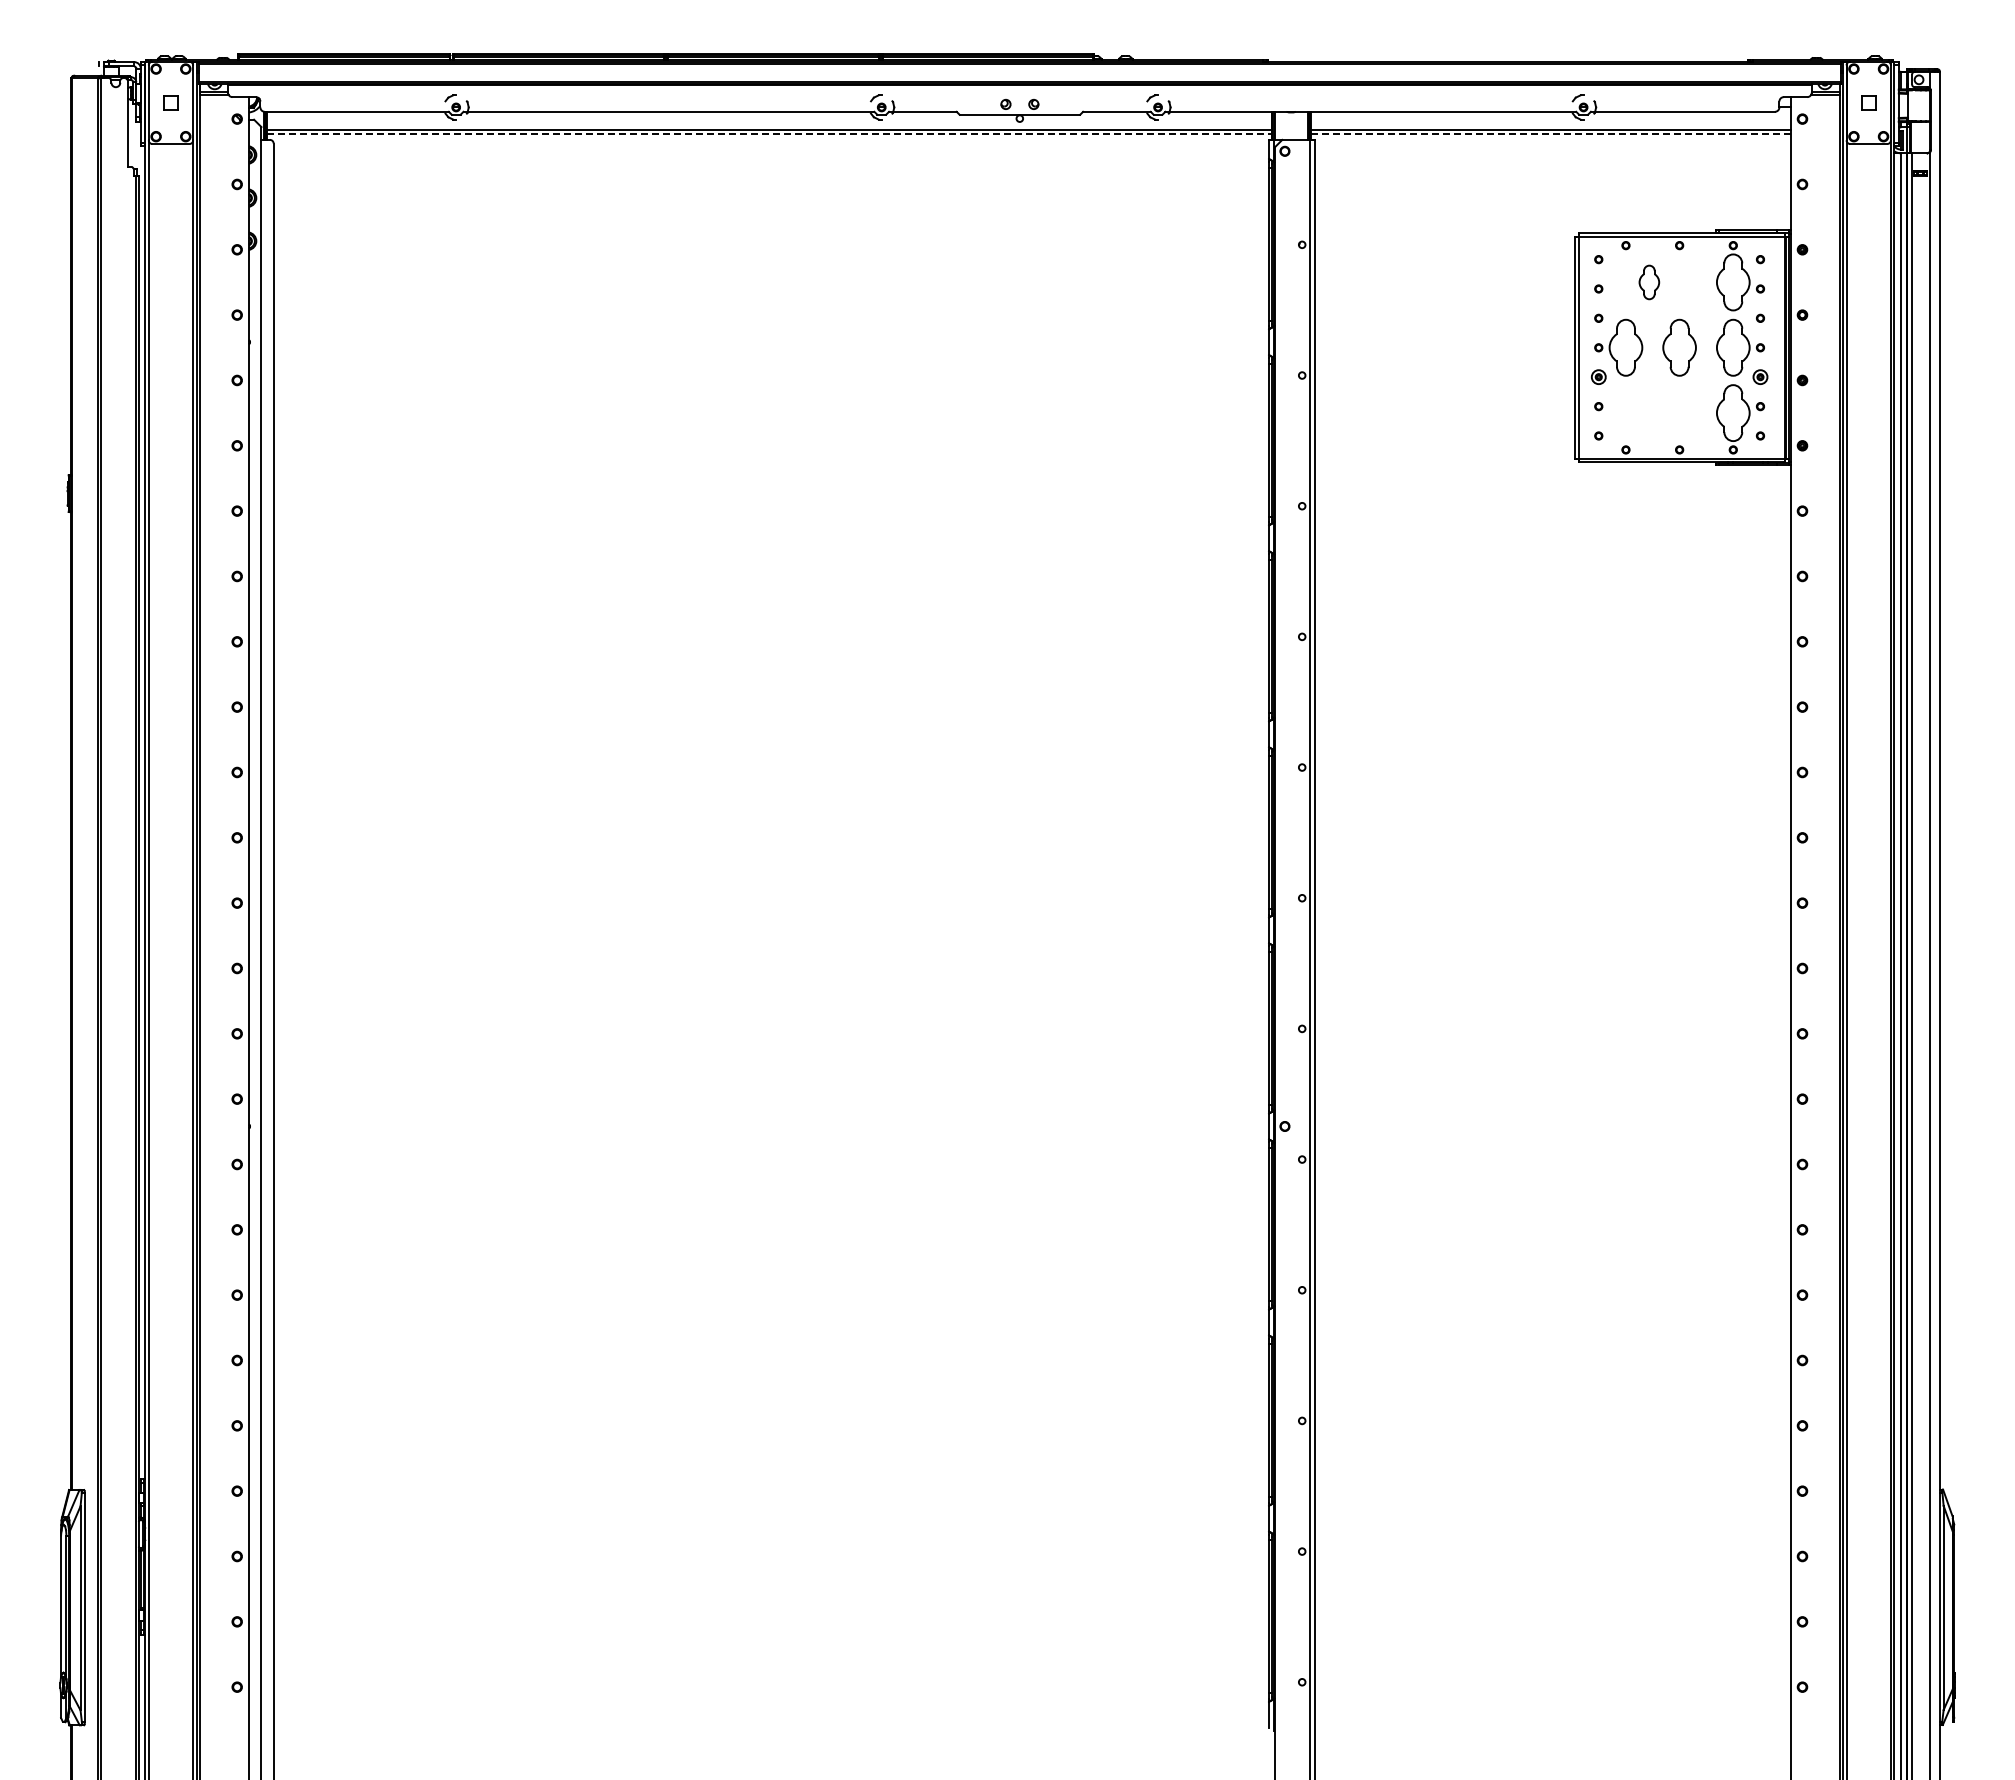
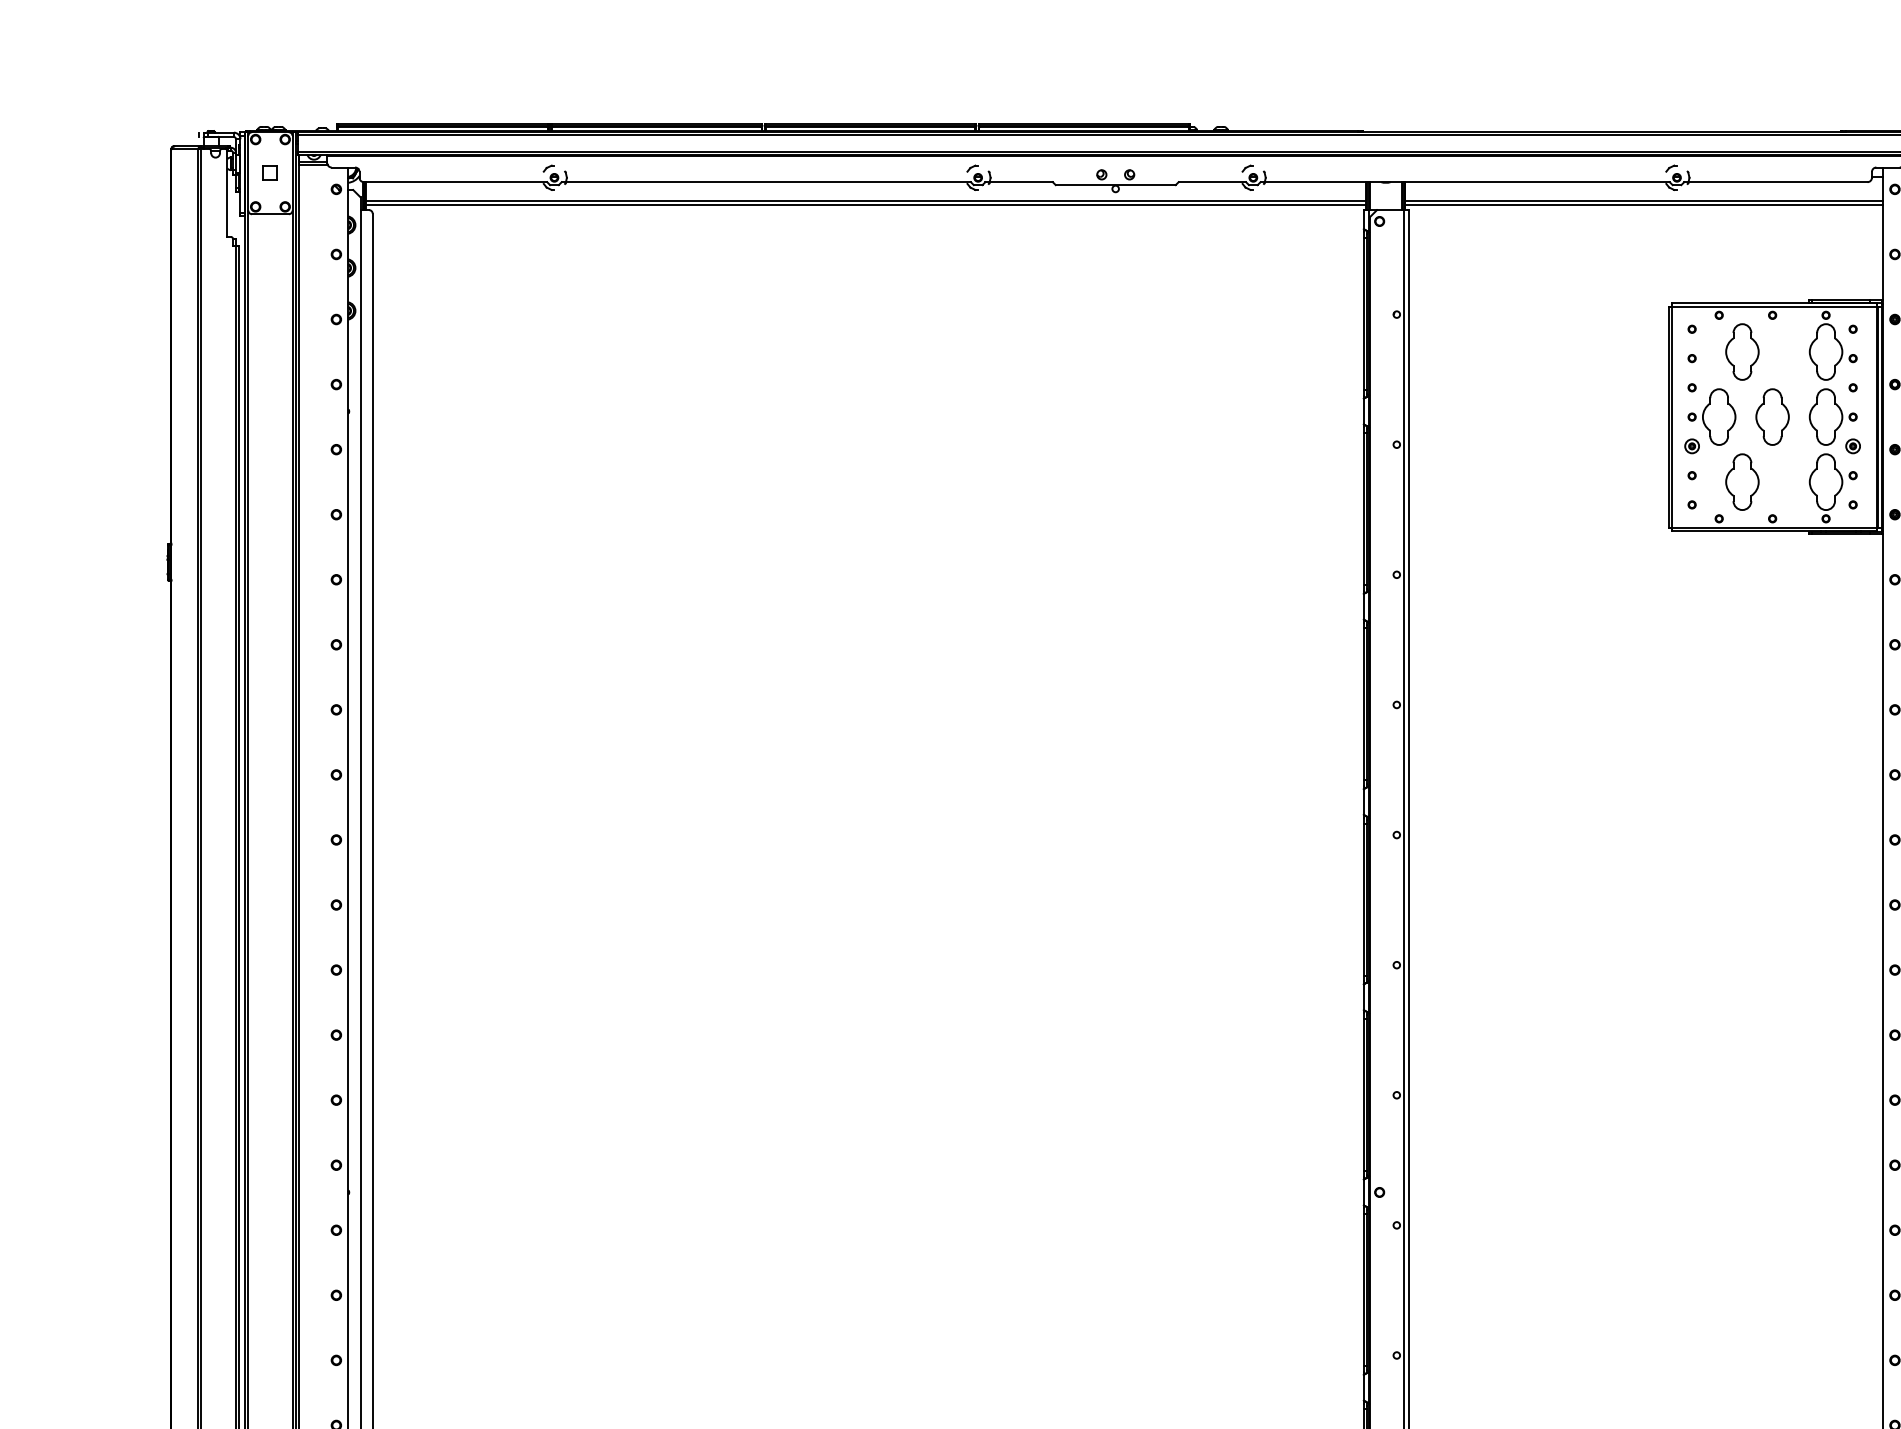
line: (769, 134) -> (866, 204), dashed -> solid
line: (1550, 134) -> (1644, 204), dashed -> solid
part: (1649, 282) -> (1742, 352), size x1.67
part: (1649, 412) -> (1742, 481), added

